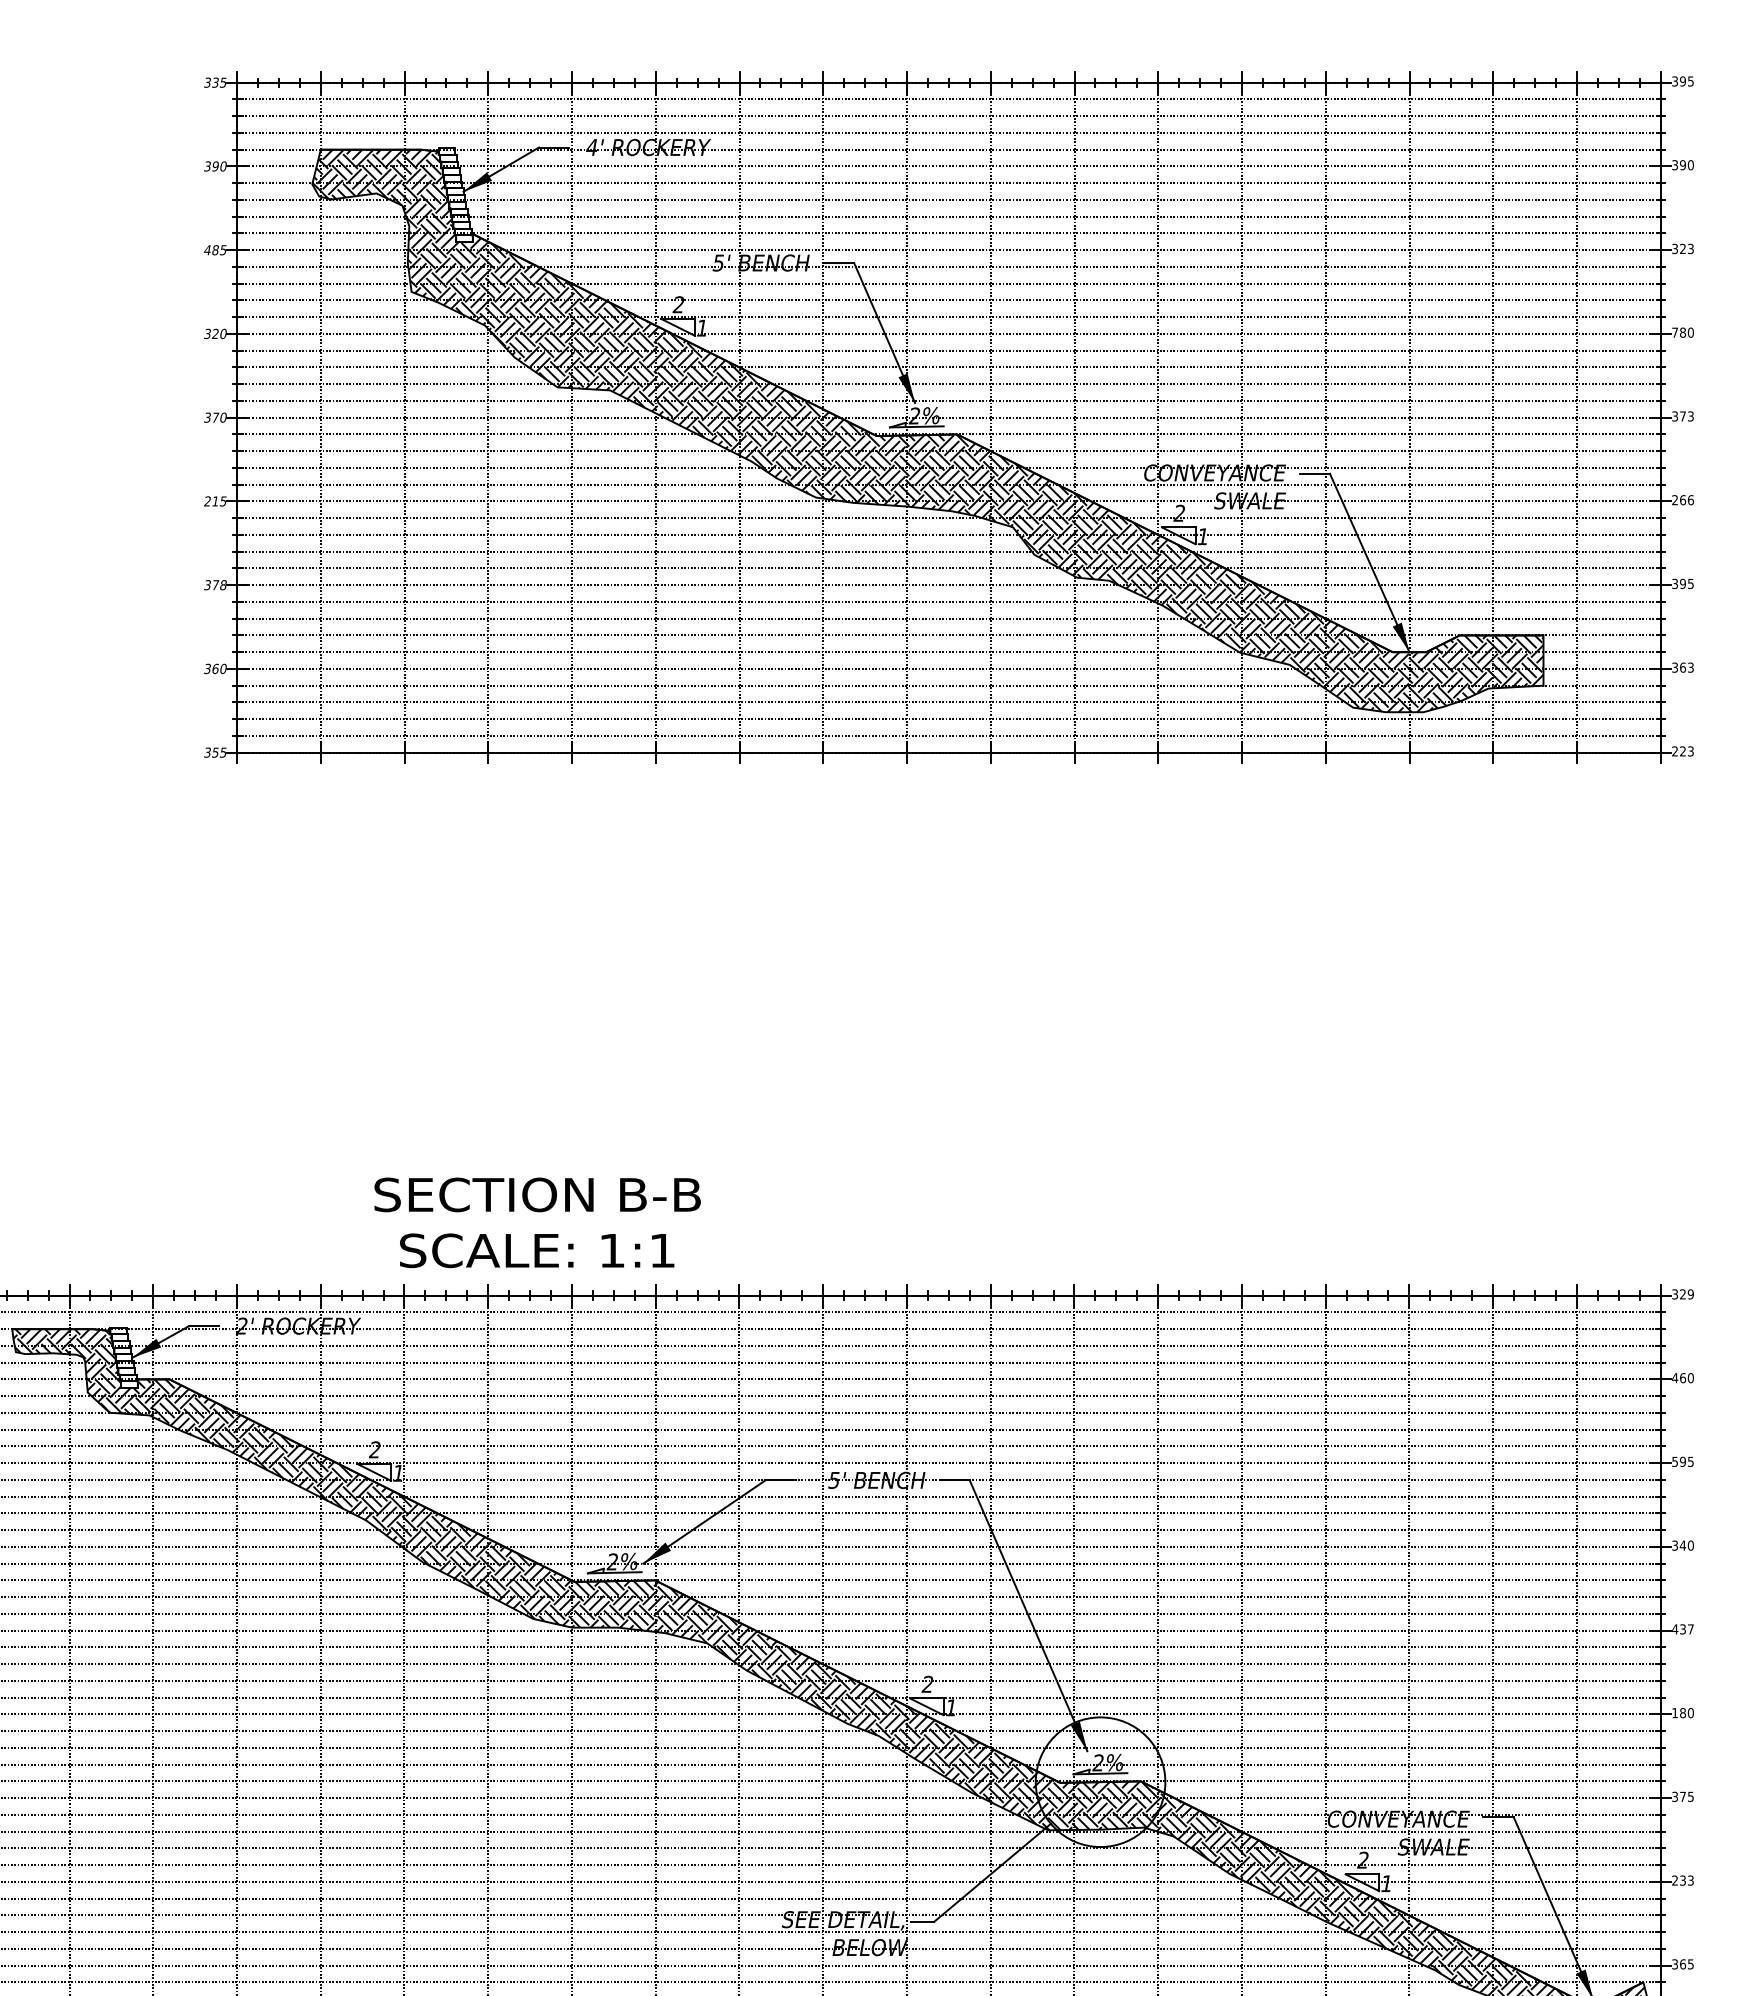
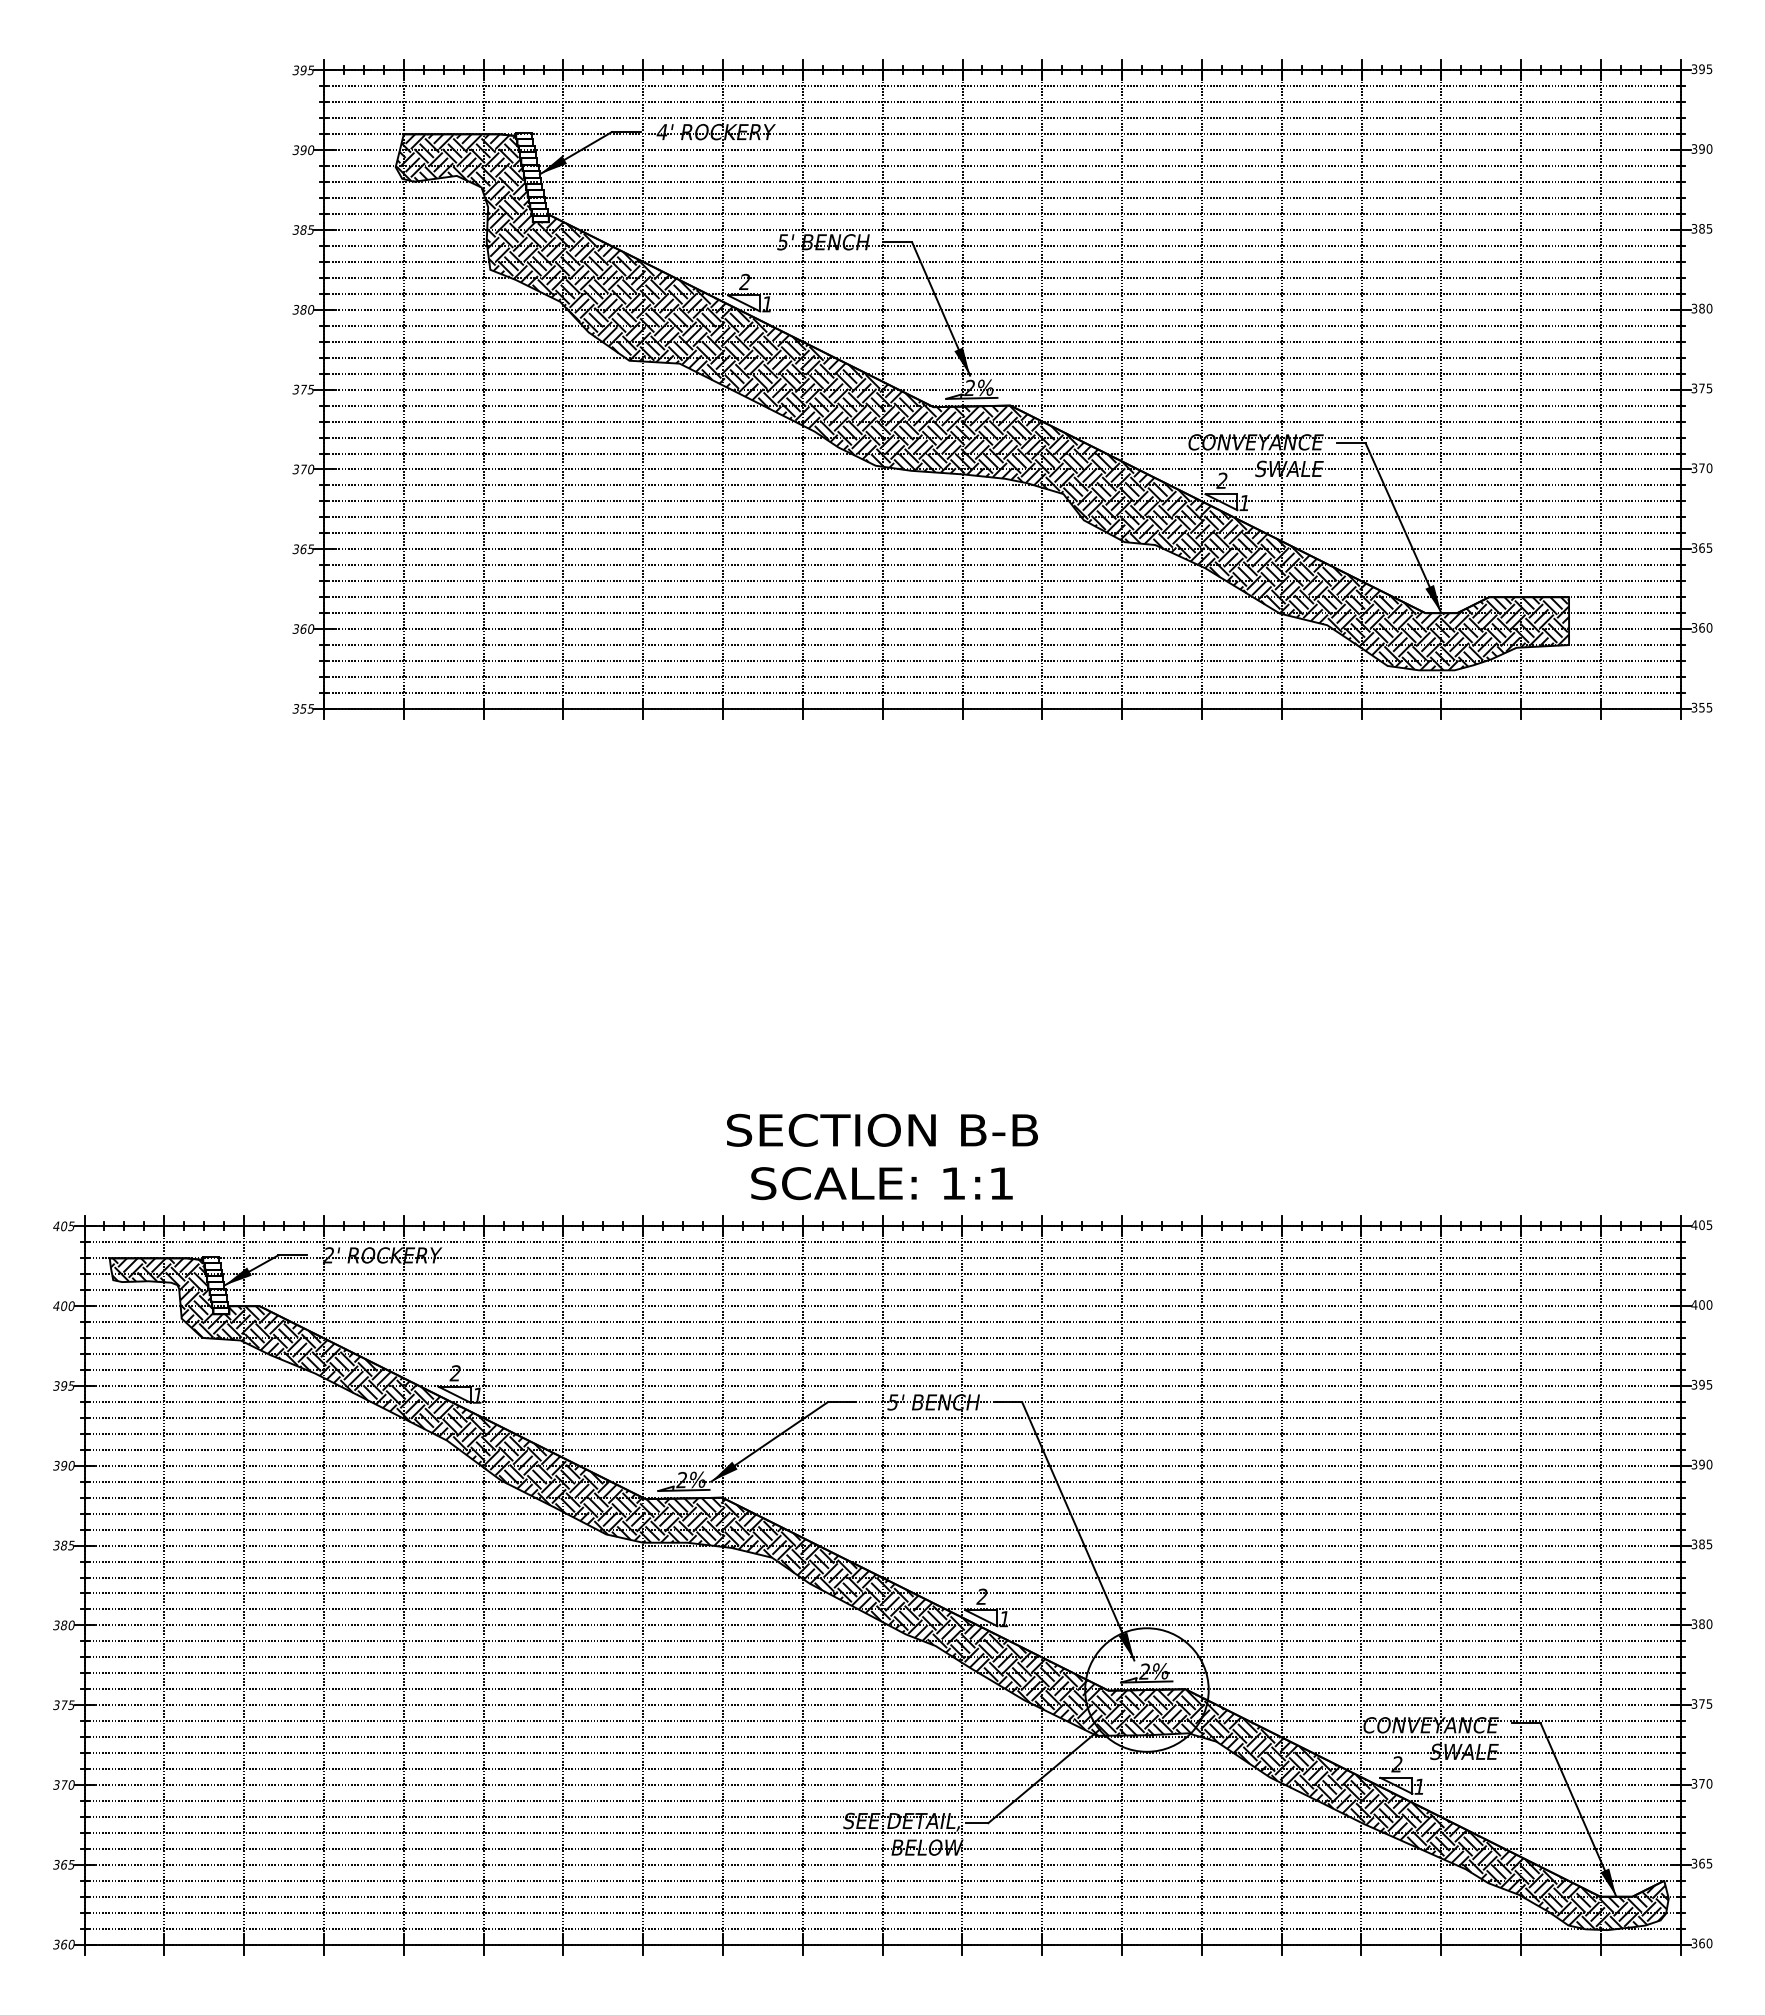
text: (215, 82) -> (303, 70), 335 -> 395
text: (1686, 248) -> (1705, 228), 323 -> 385
text: (207, 249) -> (295, 229), 485 -> 385
text: (1675, 332) -> (1694, 308), 780 -> 380
text: (215, 333) -> (303, 309), 320 -> 380
text: (1690, 415) -> (1709, 387), 373 -> 375
text: (222, 417) -> (310, 389), 370 -> 375
text: (1682, 500) -> (1701, 468), 266 -> 370
text: (215, 501) -> (303, 469), 215 -> 370
text: (1682, 583) -> (1701, 547), 395 -> 365
text: (219, 585) -> (307, 549), 378 -> 365
text: (1690, 667) -> (1709, 627), 363 -> 360
text: (1682, 751) -> (1701, 707), 223 -> 355
text: (537, 1222) -> (882, 1156), moved
text: (1682, 1294) -> (1701, 1225), 329 -> 405
text: (1682, 1377) -> (1701, 1304), 460 -> 400
text: (1675, 1460) -> (1694, 1383), 595 -> 395
text: (1682, 1545) -> (1701, 1464), 340 -> 390
text: (1682, 1629) -> (1701, 1544), 437 -> 385
text: (1675, 1713) -> (1694, 1624), 180 -> 380
text: (1682, 1880) -> (1701, 1783), 233 -> 370

